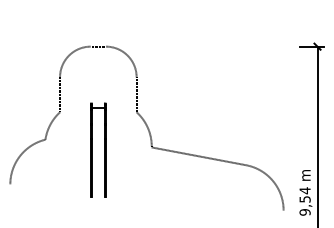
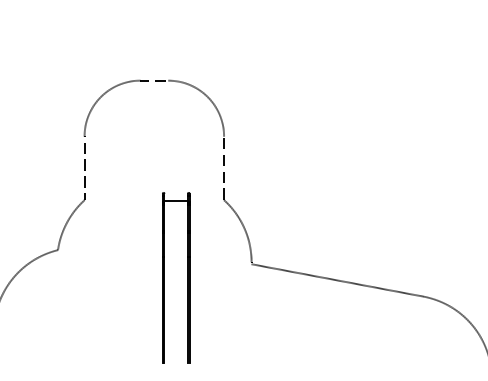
part: (98, 149) -> (176, 277), moved

